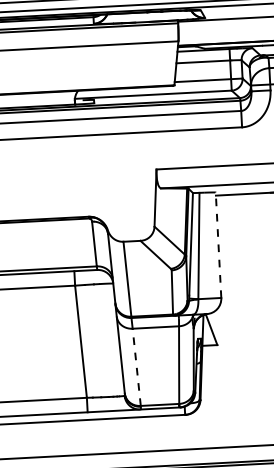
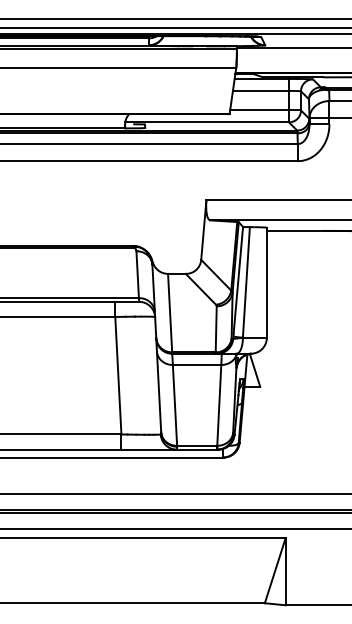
line: (218, 245) -> (266, 282), dashed -> solid
line: (136, 366) -> (174, 404), dashed -> solid

